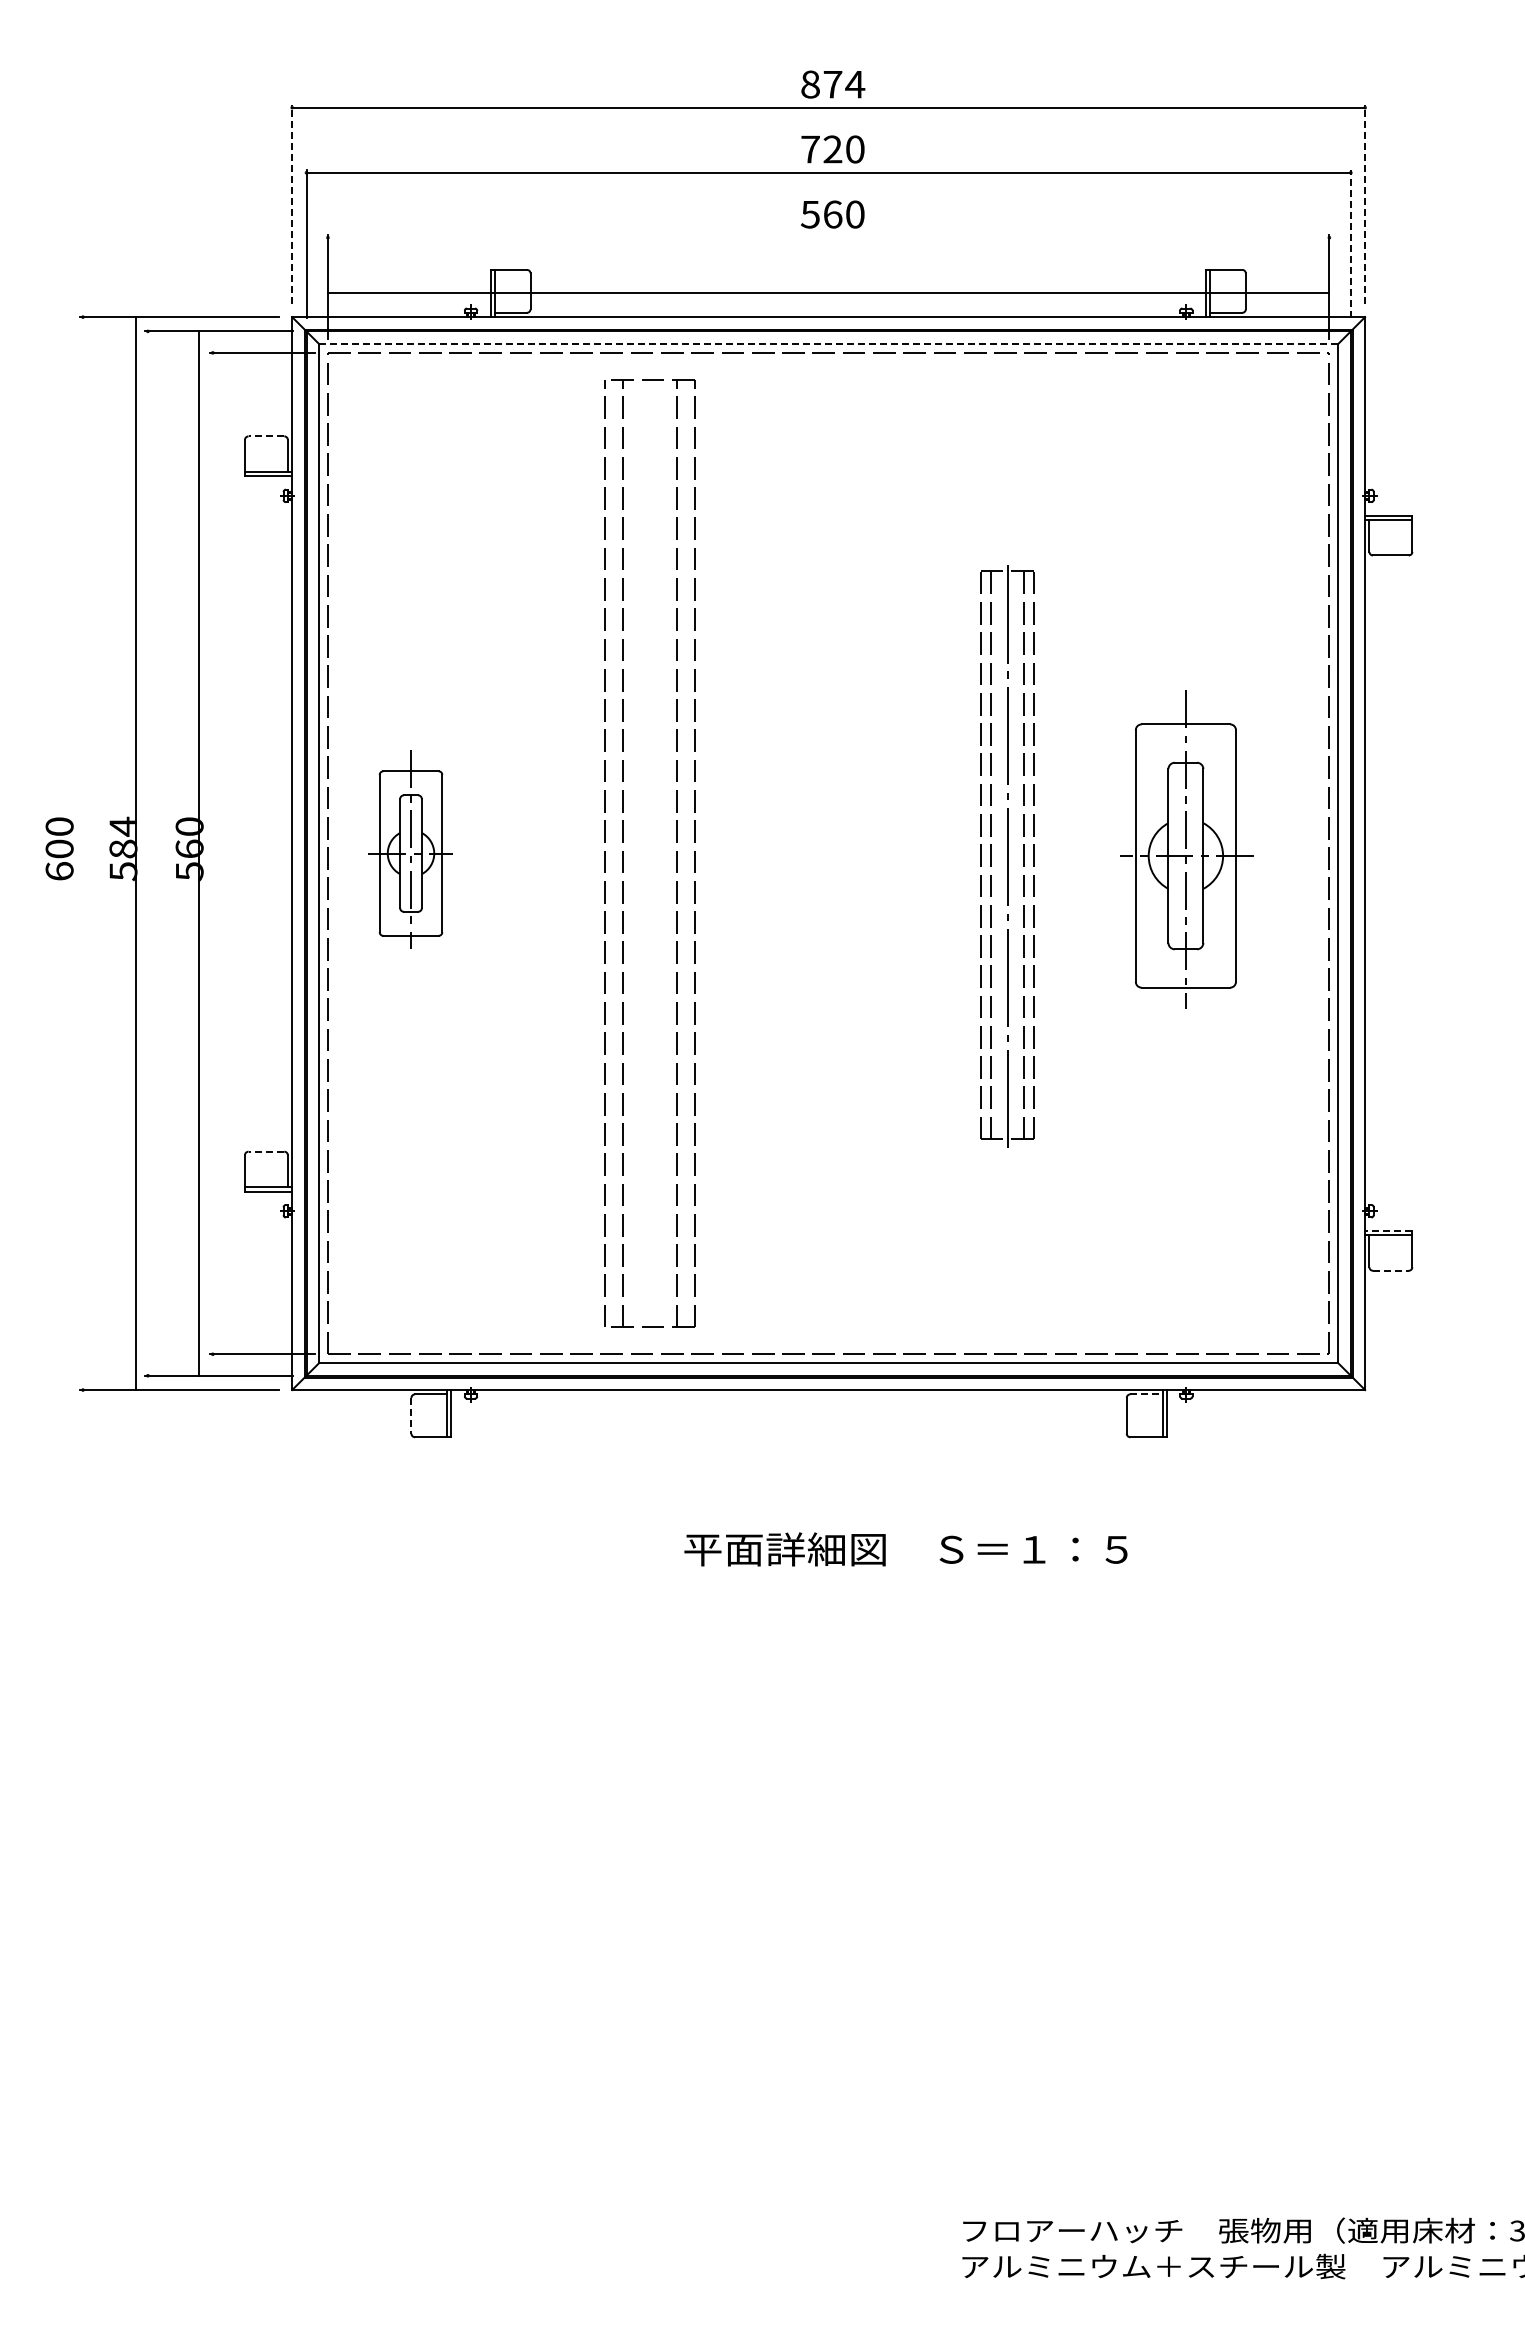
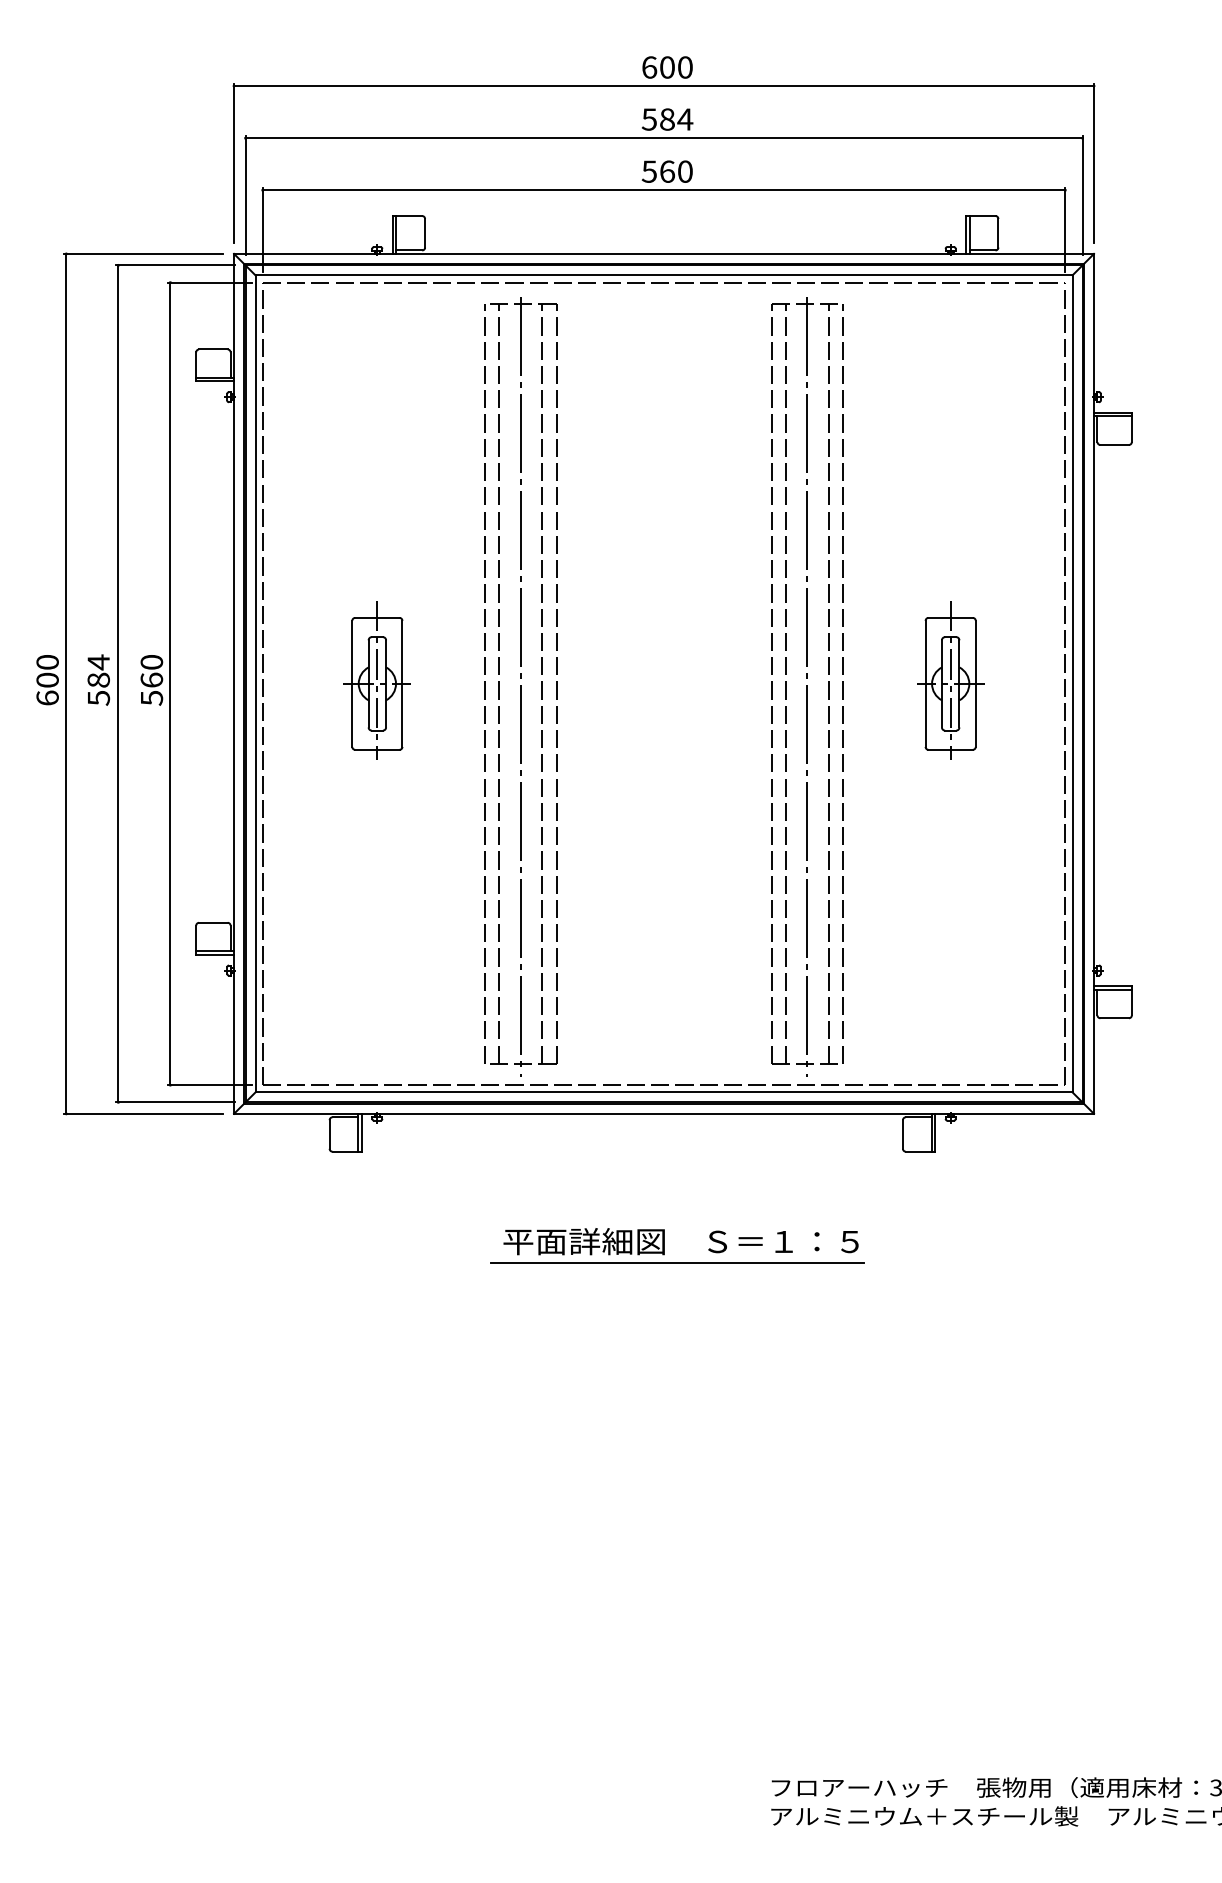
text: (833, 84) -> (667, 67), 874 -> 600
text: (833, 149) -> (667, 119), 720 -> 584
line: (292, 203) -> (234, 162), dashed -> solid
line: (1365, 203) -> (1094, 162), dashed -> solid
line: (1350, 244) -> (1082, 195), dashed -> solid
line: (828, 292) -> (663, 190), moved
line: (828, 343) -> (663, 275), dashed -> solid
line: (266, 436) -> (213, 349), dashed -> solid
part: (410, 849) -> (376, 680), moved
part: (1186, 849) -> (950, 680), size x0.62
line: (135, 853) -> (65, 683), moved
line: (198, 853) -> (118, 683), moved
line: (212, 853) -> (170, 683), added
line: (649, 857) -> (520, 687), added
part: (1007, 857) -> (807, 687), size x1.67
line: (266, 1151) -> (213, 922), dashed -> solid
line: (1388, 1230) -> (1112, 985), dashed -> solid
line: (1390, 1270) -> (1114, 1018), dashed -> solid
line: (1146, 1394) -> (918, 1117), dashed -> solid
line: (411, 1415) -> (329, 1134), dashed -> solid
text: (905, 1549) -> (680, 1241), moved
line: (845, 1576) -> (677, 1263), added

